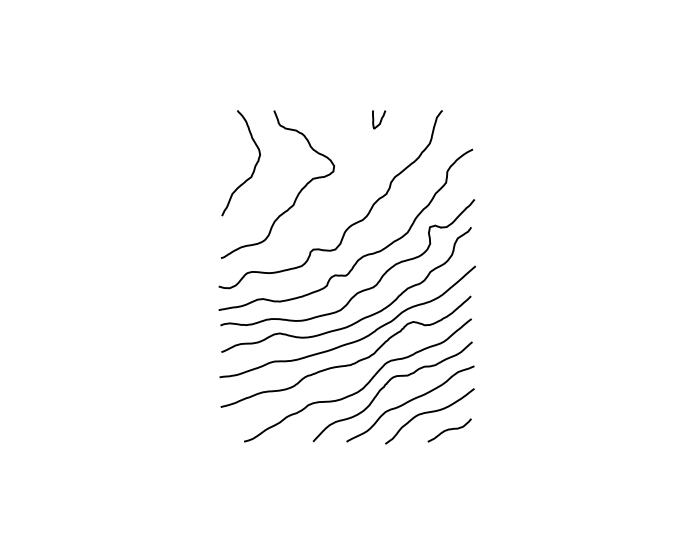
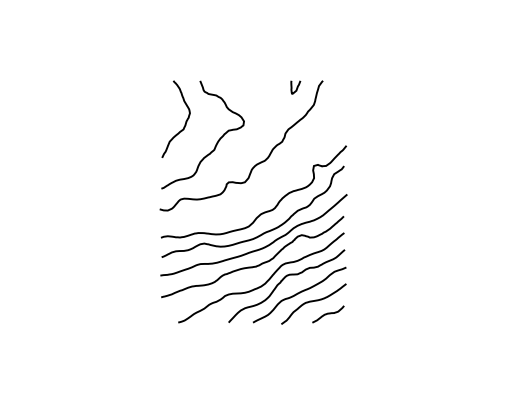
curve: (380, 119) -> (296, 87), moved
curve: (362, 255) -> (264, 186), removed

